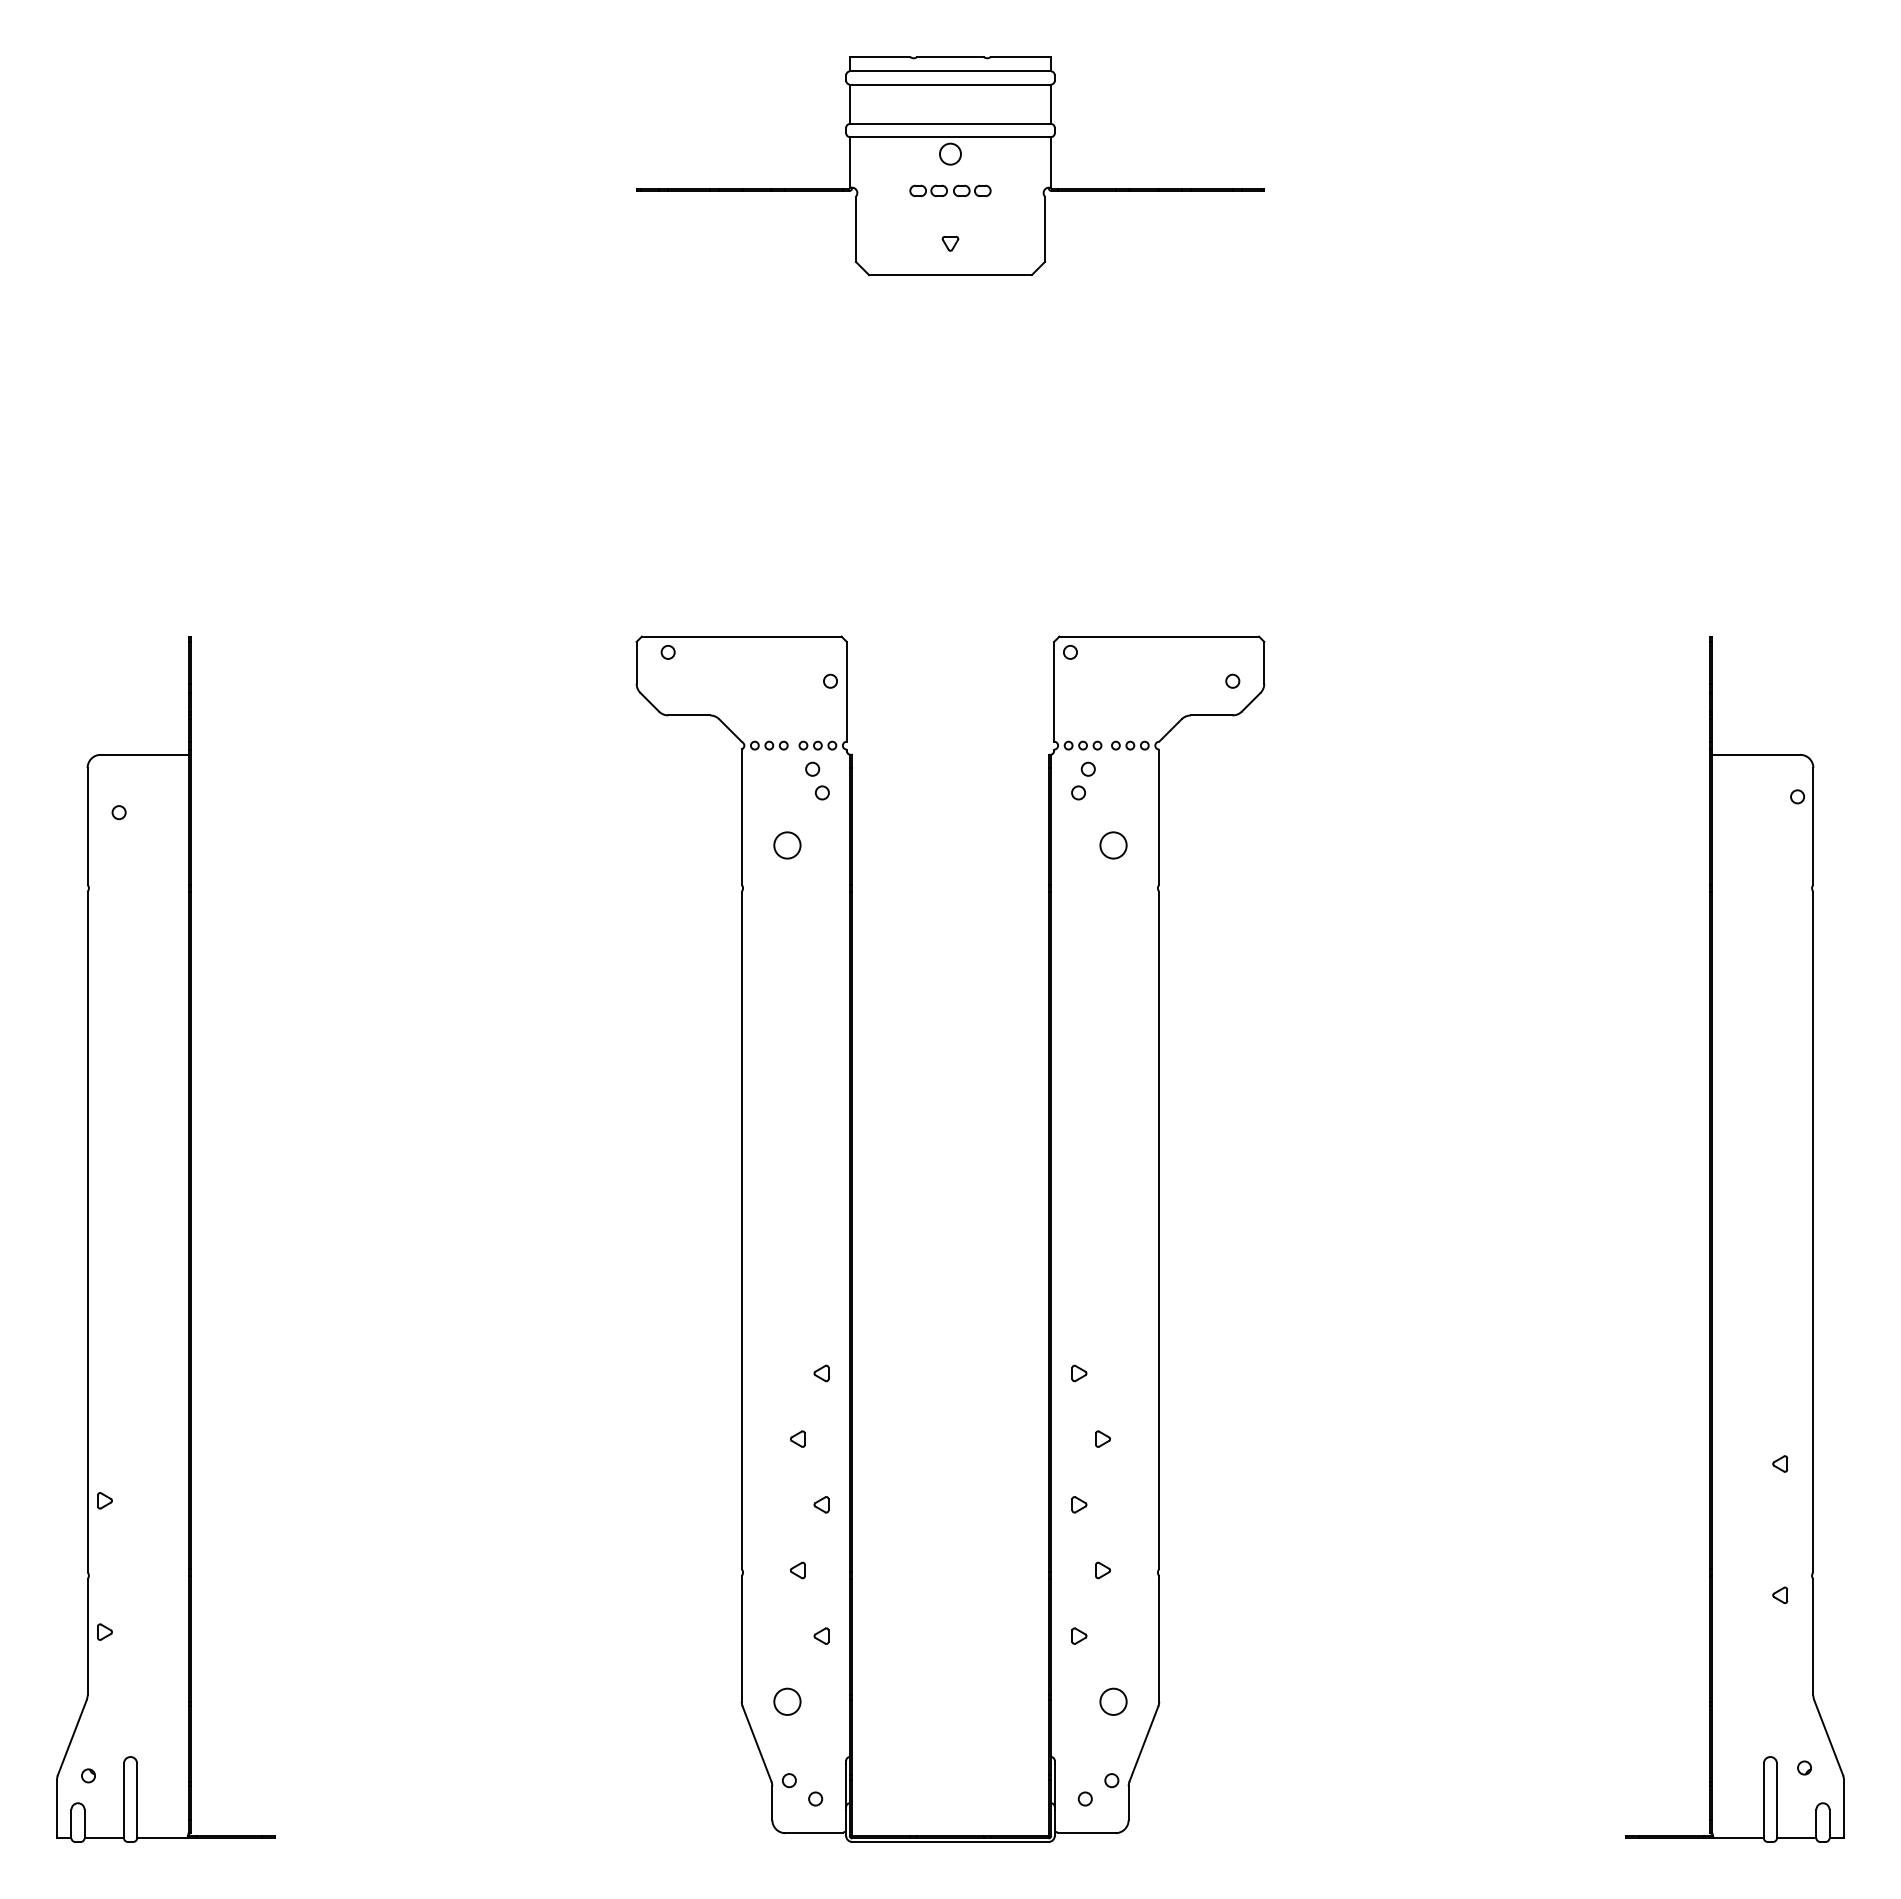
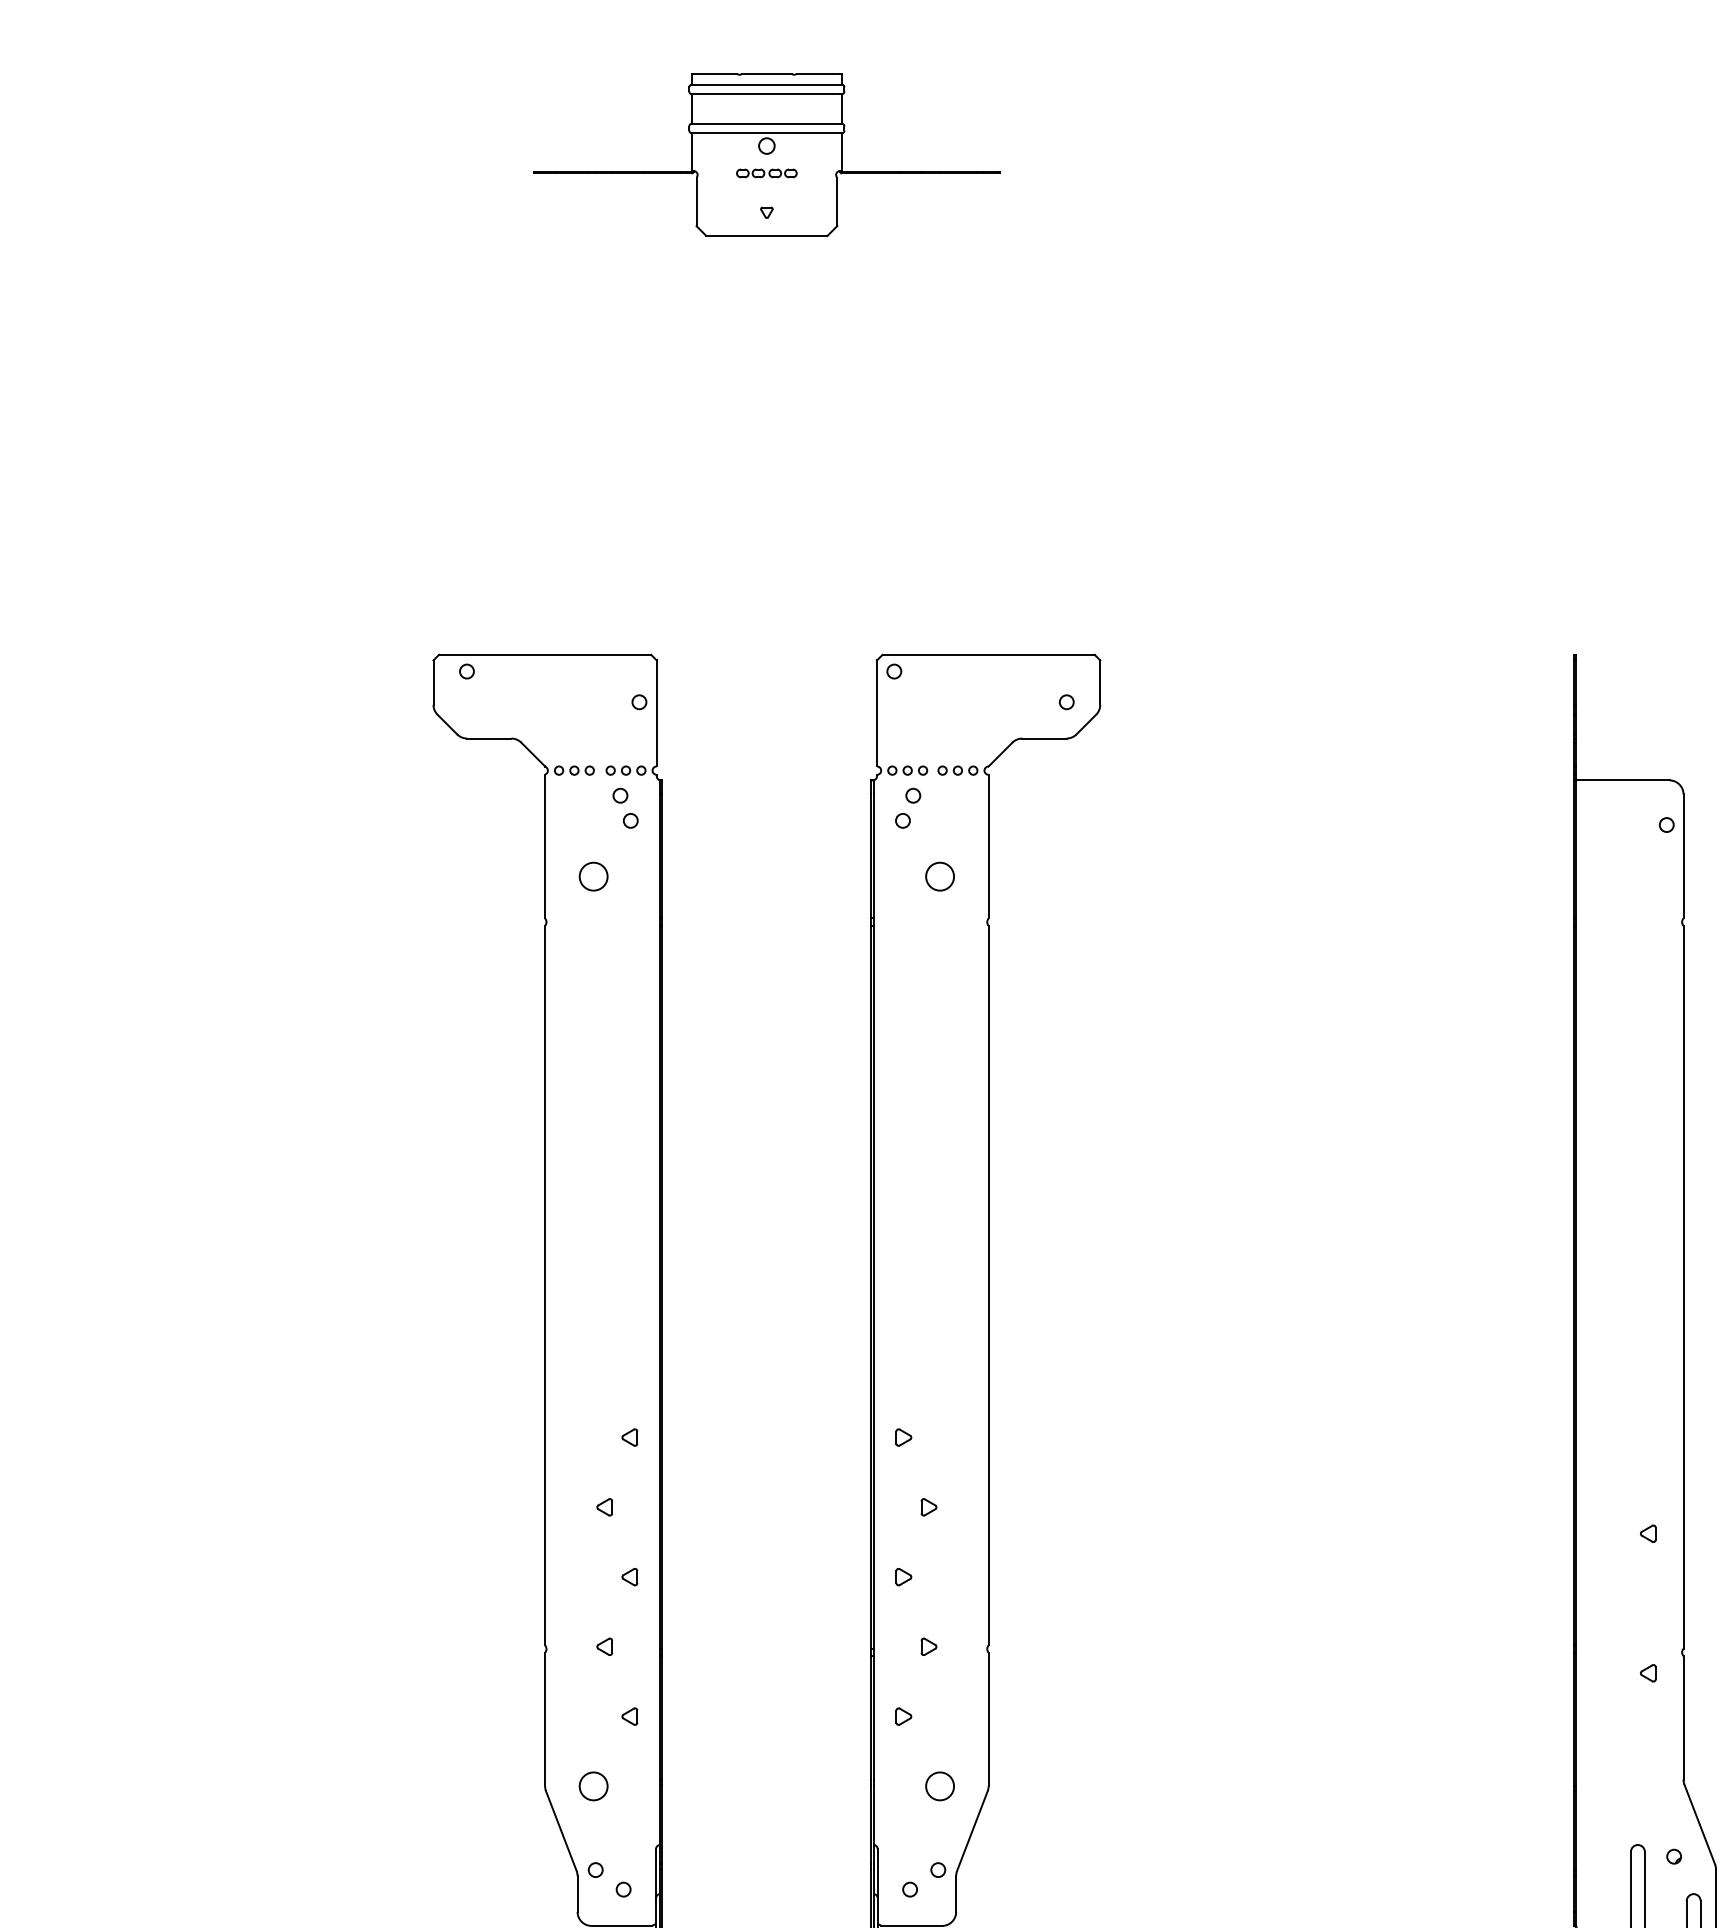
part: (950, 165) -> (766, 154), size x0.7

